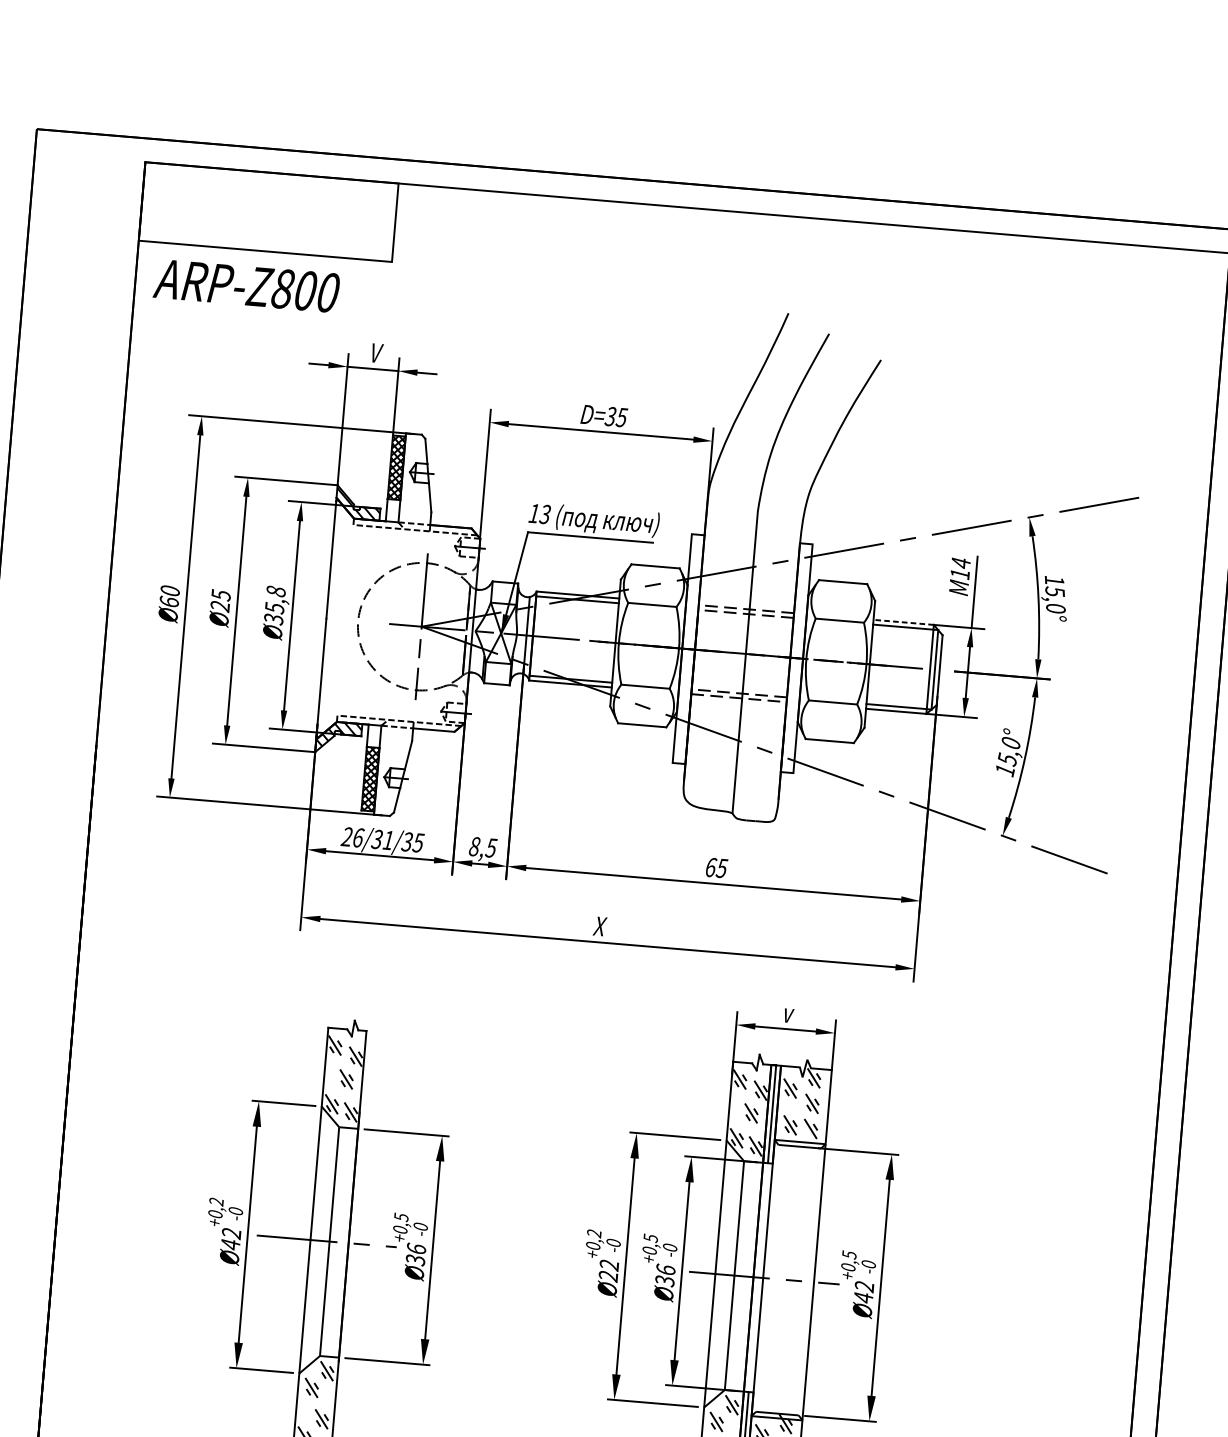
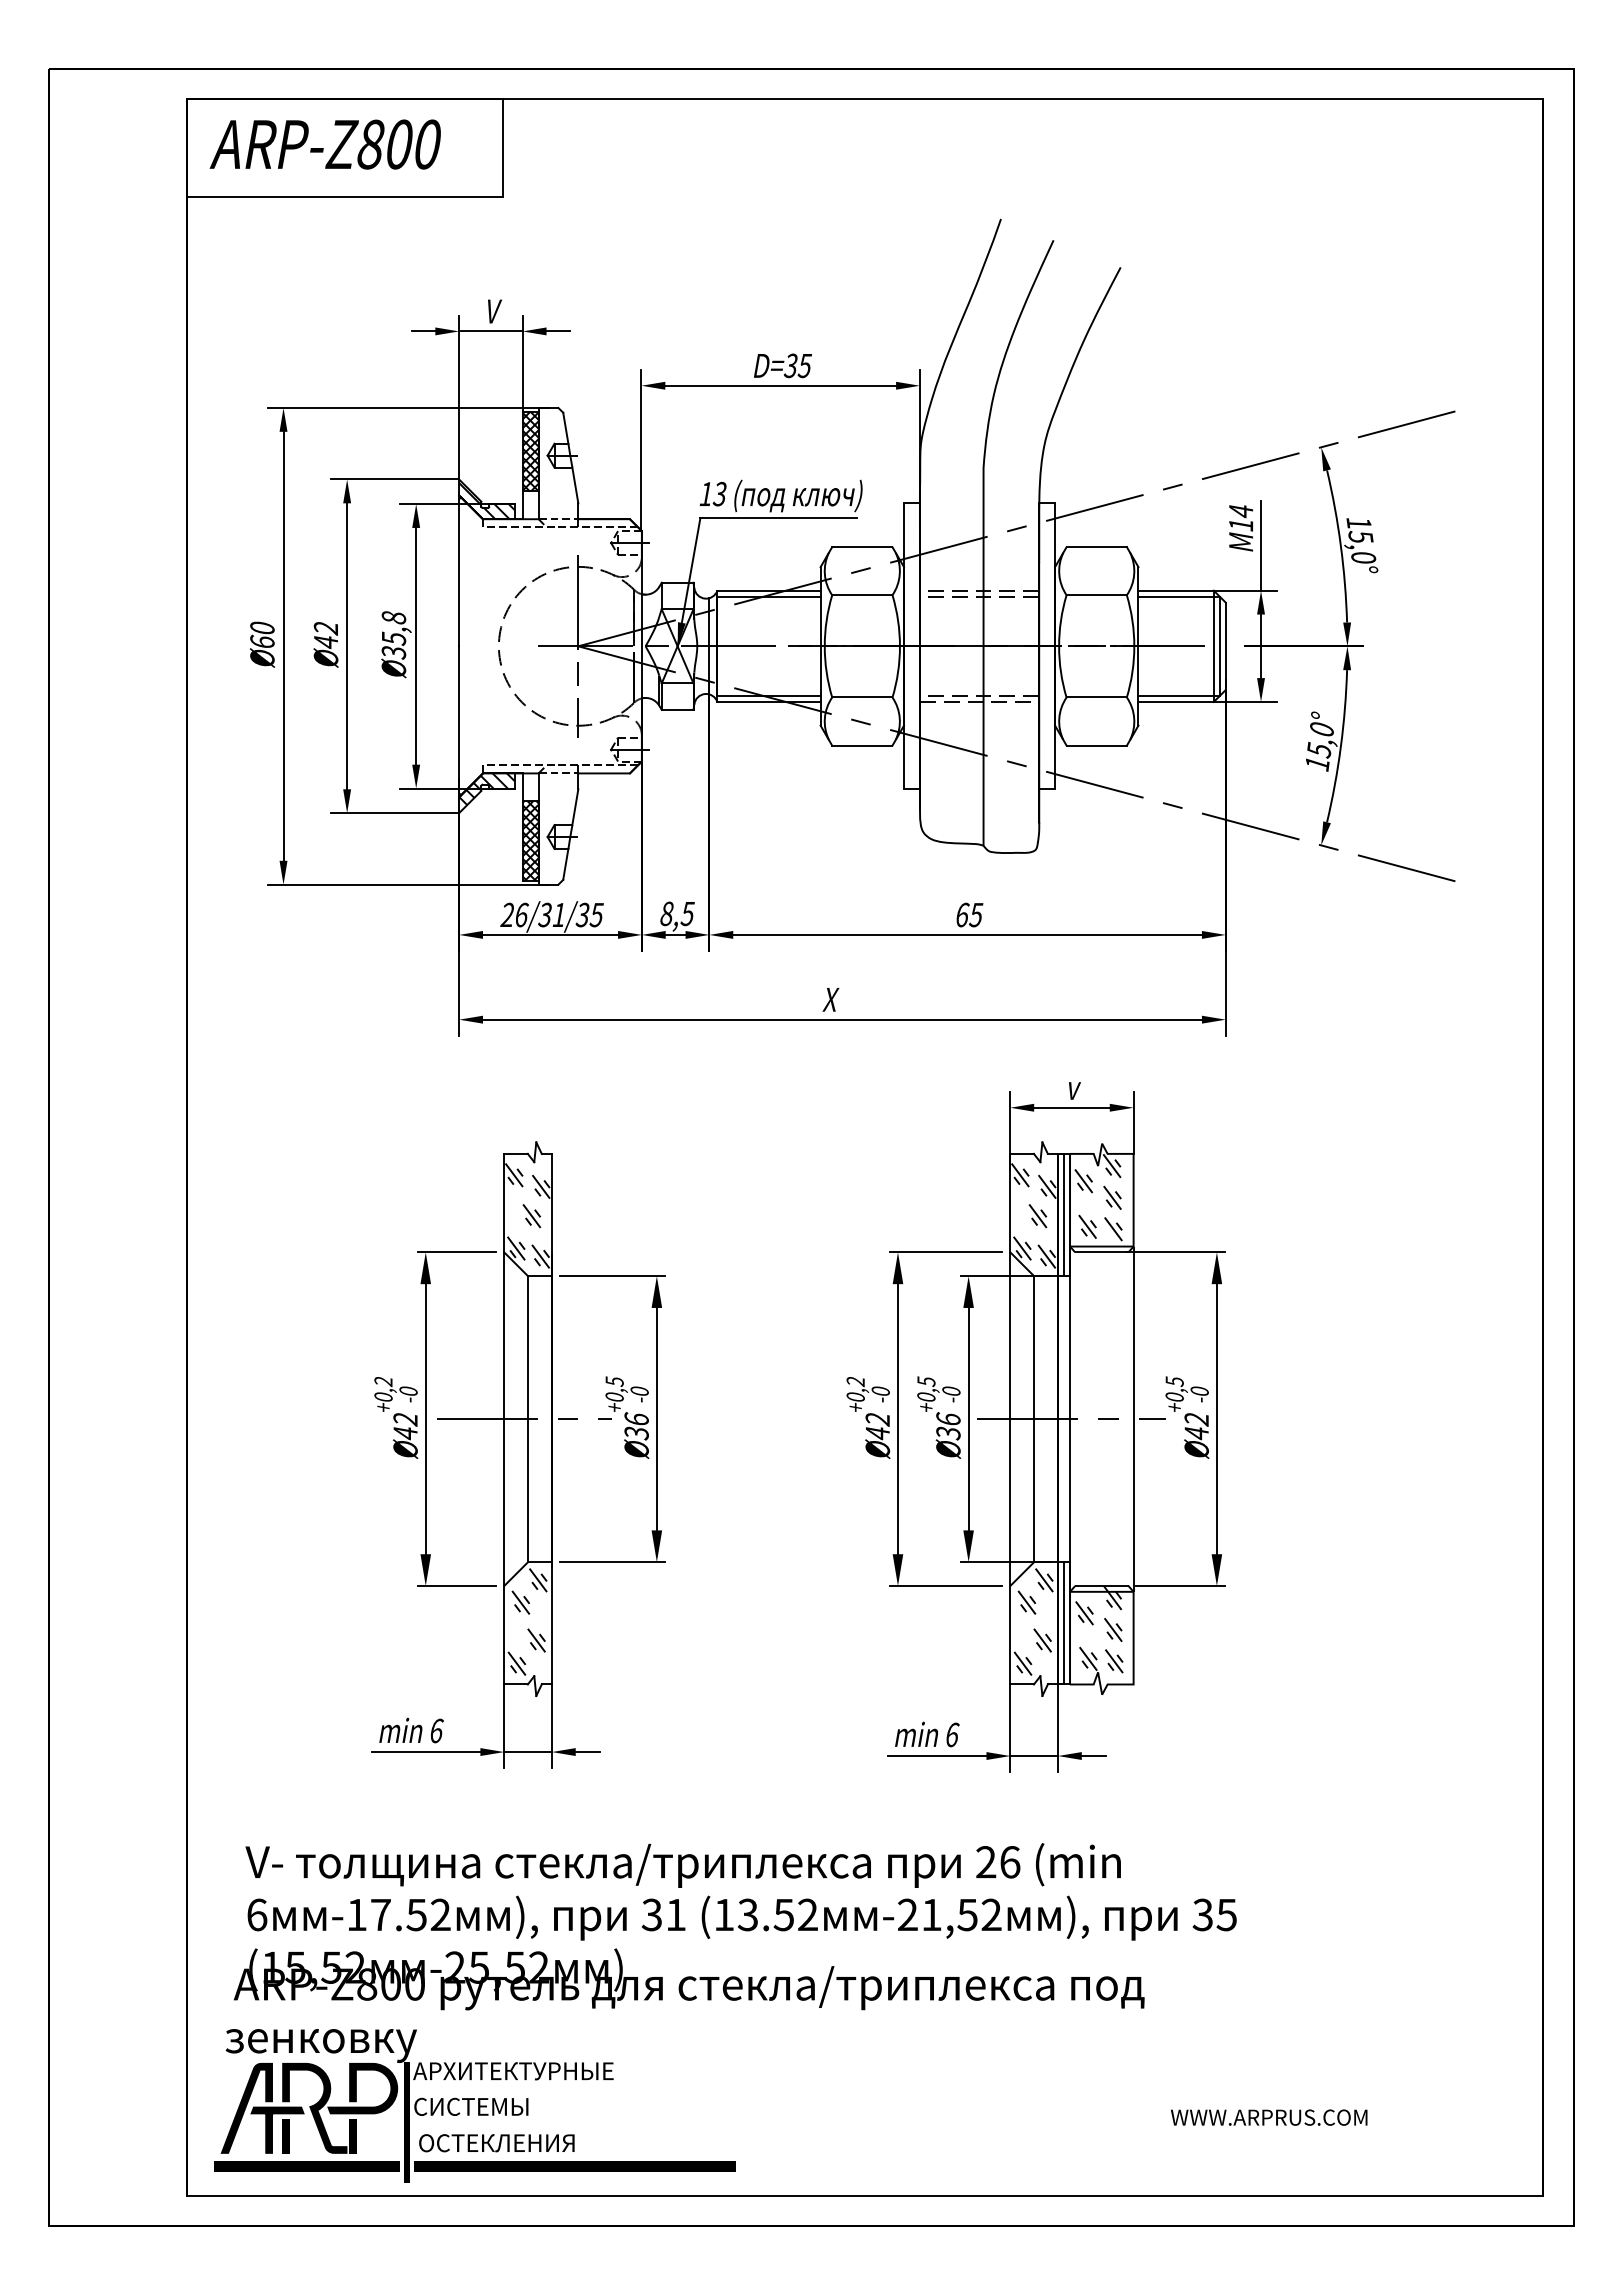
text: (245, 285) -> (324, 144), moved
text: (220, 601) -> (325, 635), Ø25 -> Ø42
line: (904, 622) -> (1176, 590), dashed -> solid
text: (608, 1276) -> (877, 1433), Ø22 -> Ø42

